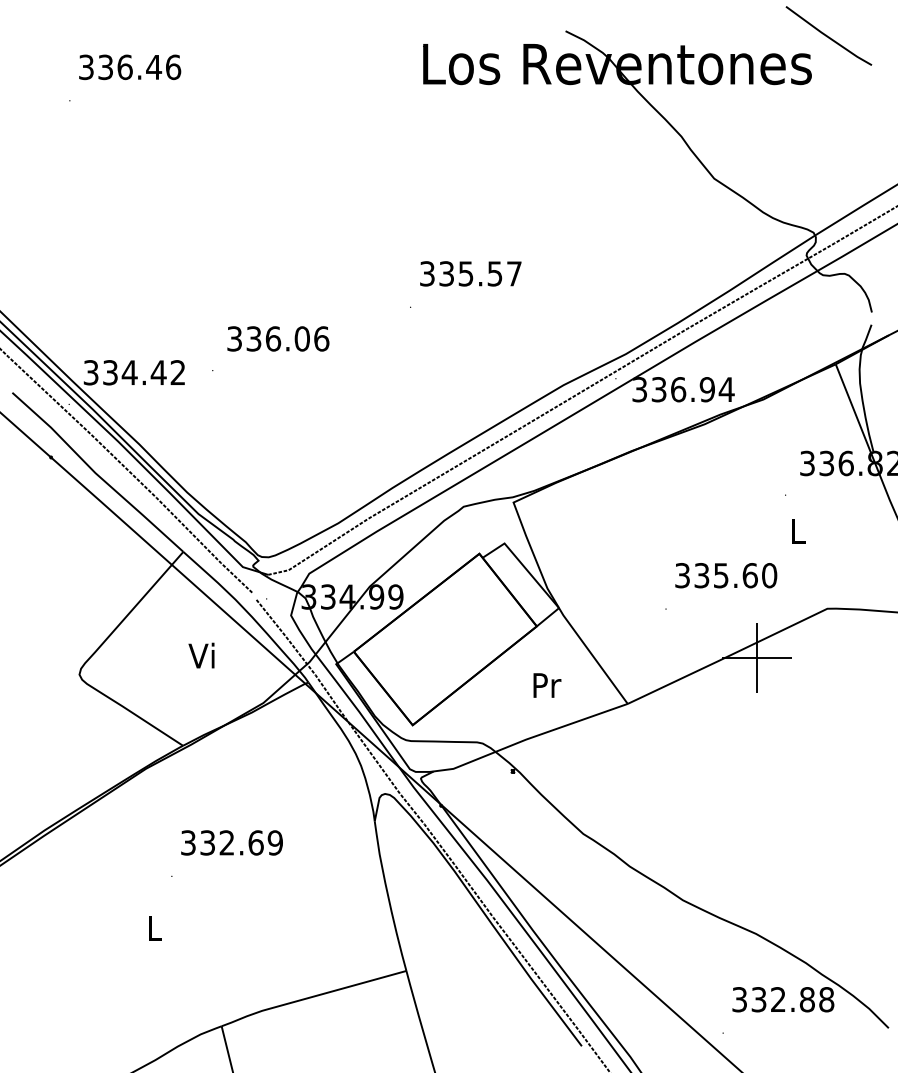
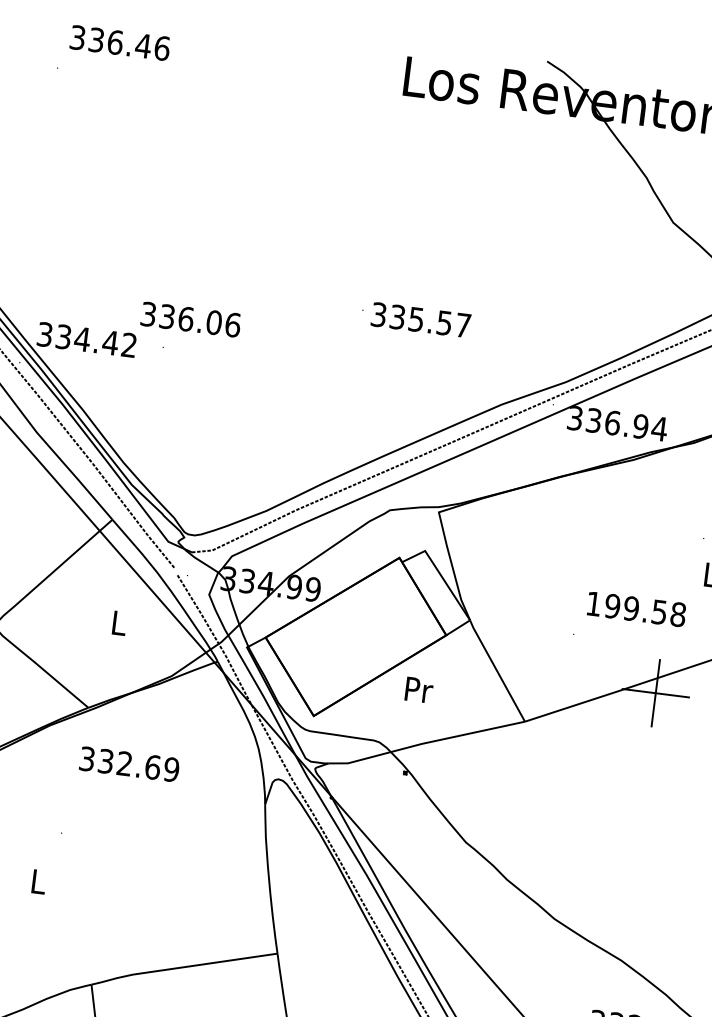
text: (470, 273) -> (420, 319), moved
text: (278, 338) -> (191, 319), moved
text: (726, 575) -> (636, 609), 335.60 -> 199.58
text: (201, 655) -> (117, 622), Vi -> L
text: (547, 685) -> (419, 690), moved
text: (231, 842) -> (129, 763), moved

